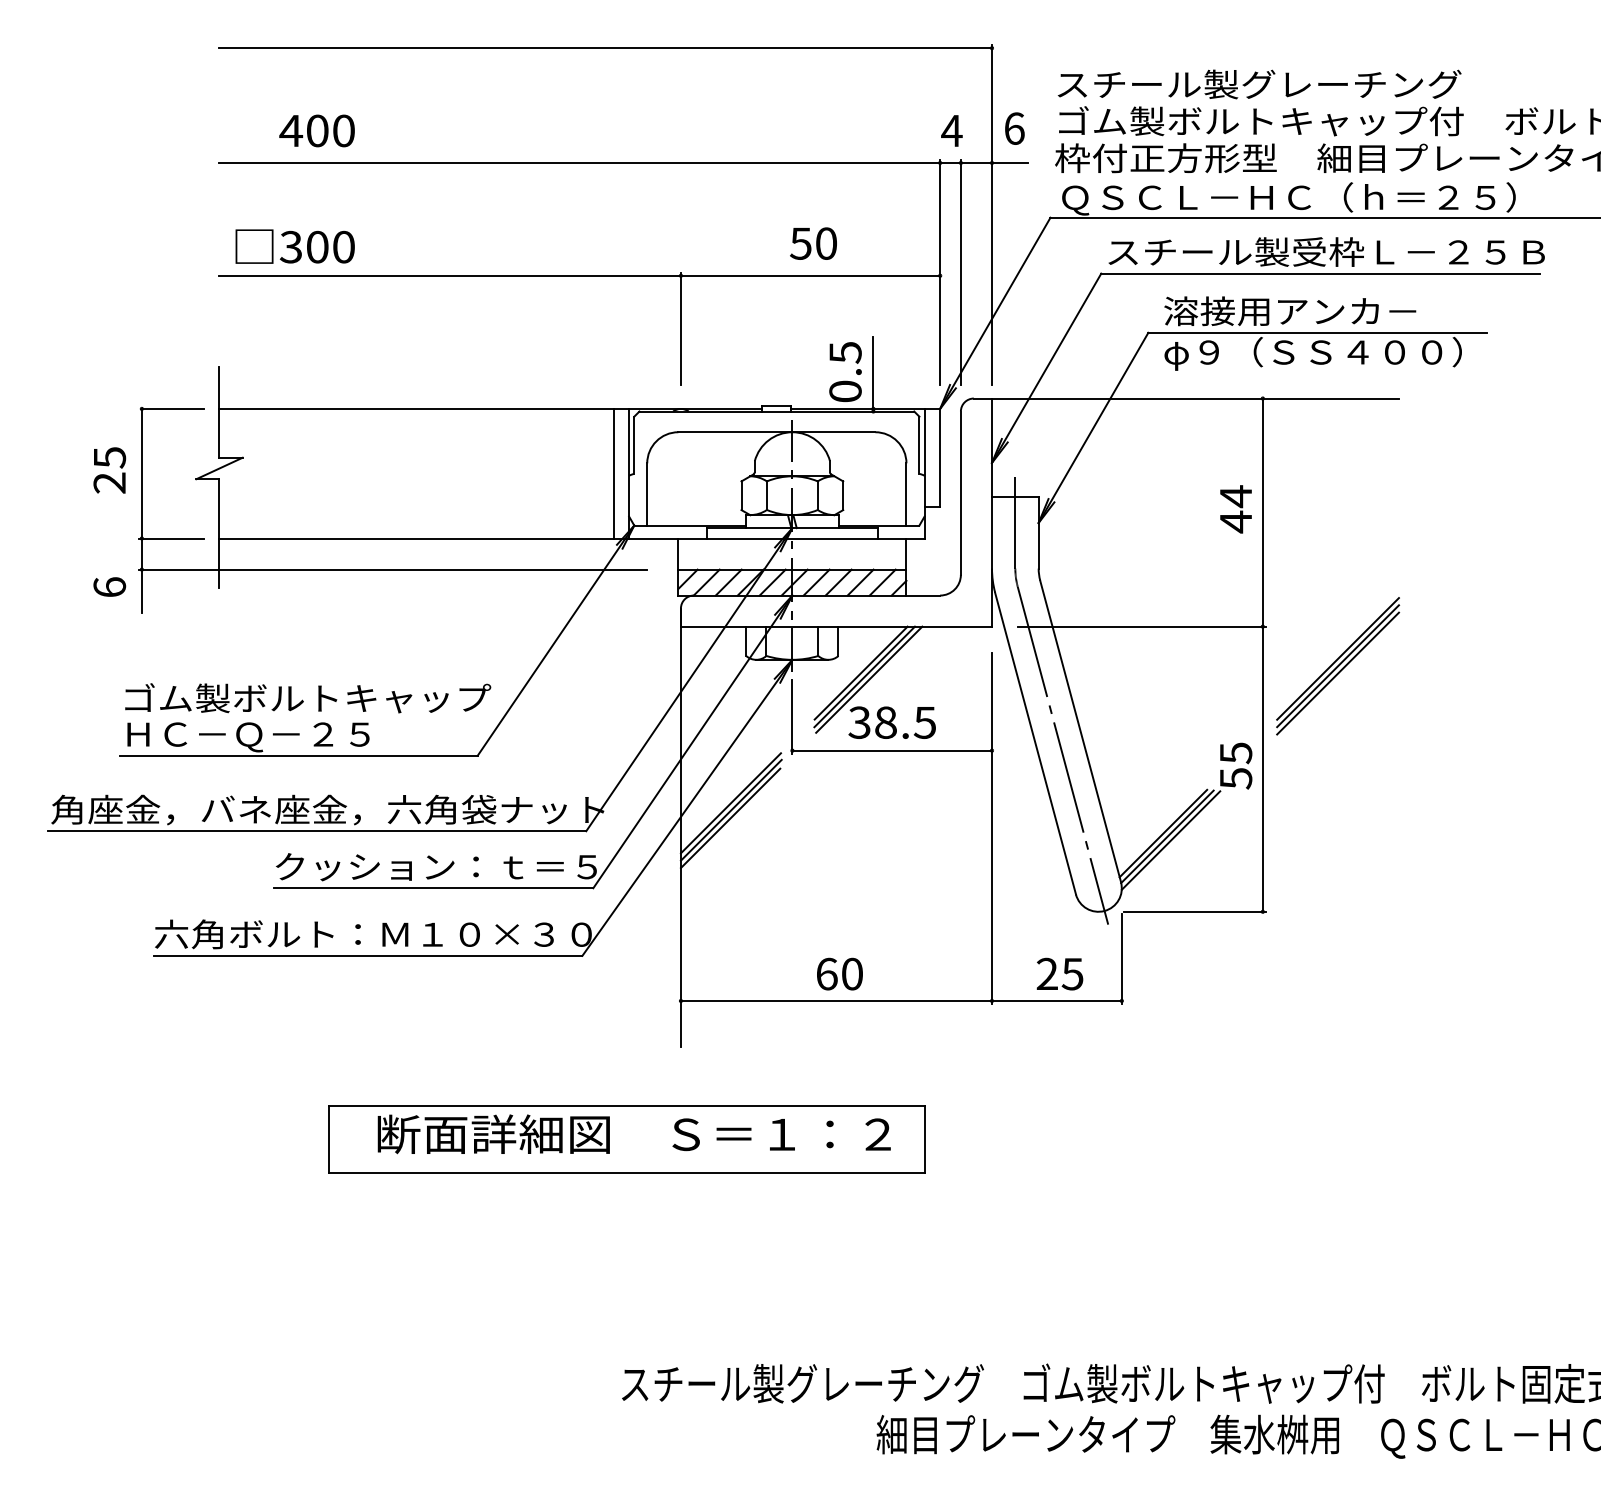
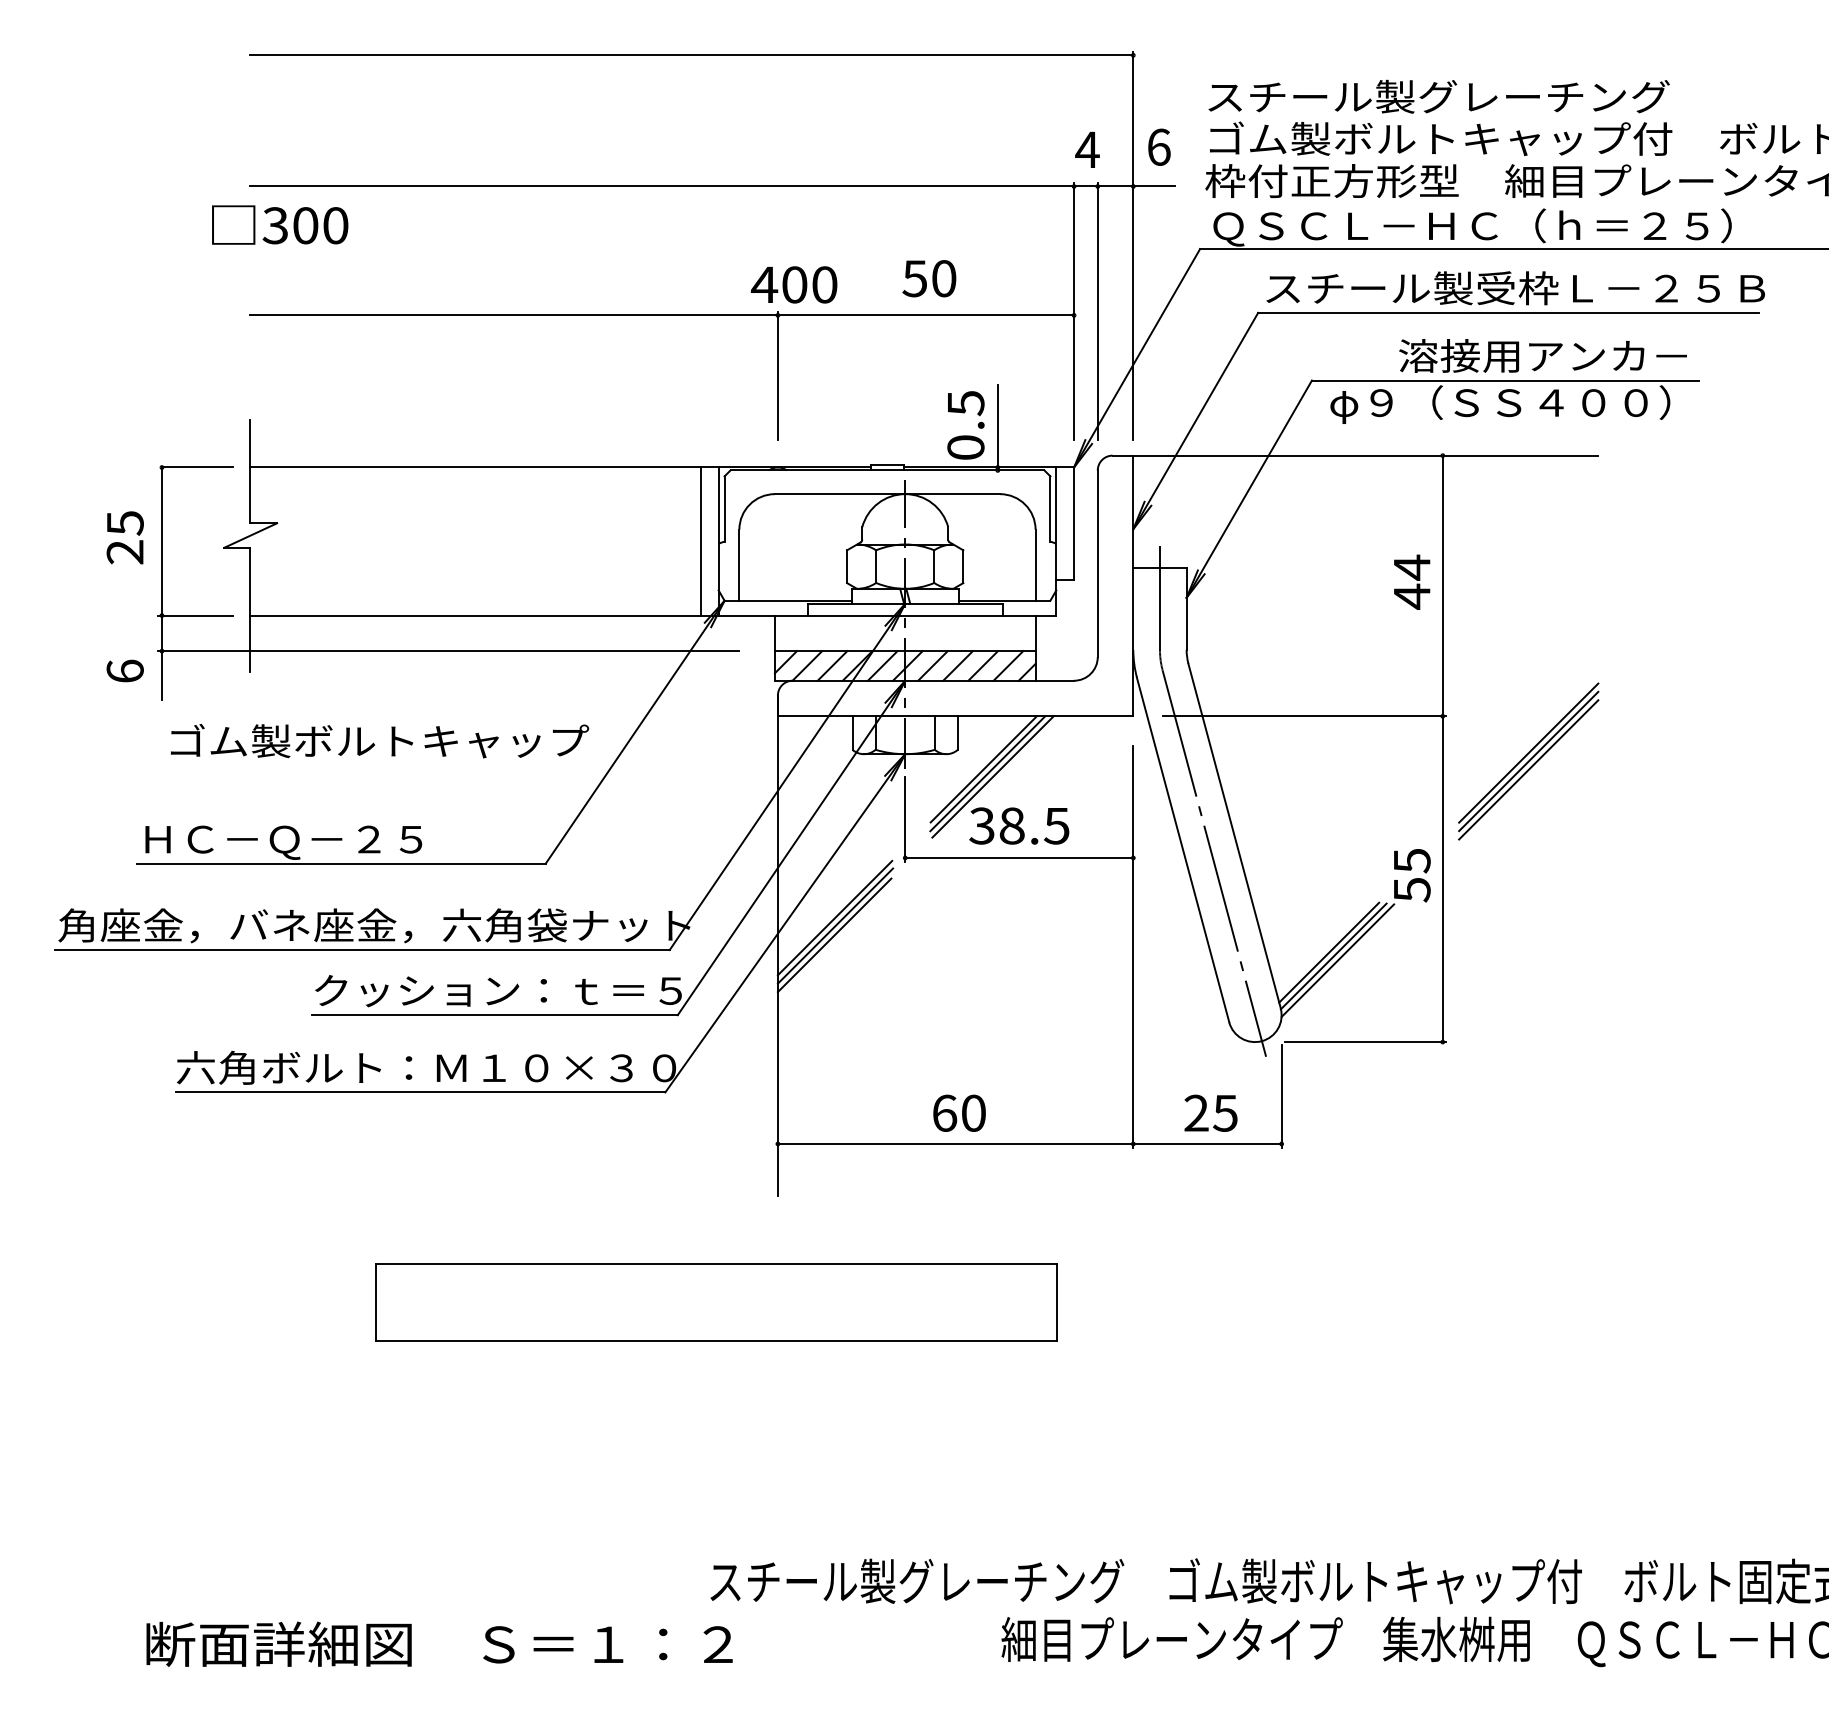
text: (317, 130) -> (794, 284), moved
text: (295, 246) -> (280, 224), moved
text: (1289, 310) -> (1542, 355), moved
text: (308, 697) -> (380, 740), moved
text: (634, 1133) -> (439, 1643), moved

